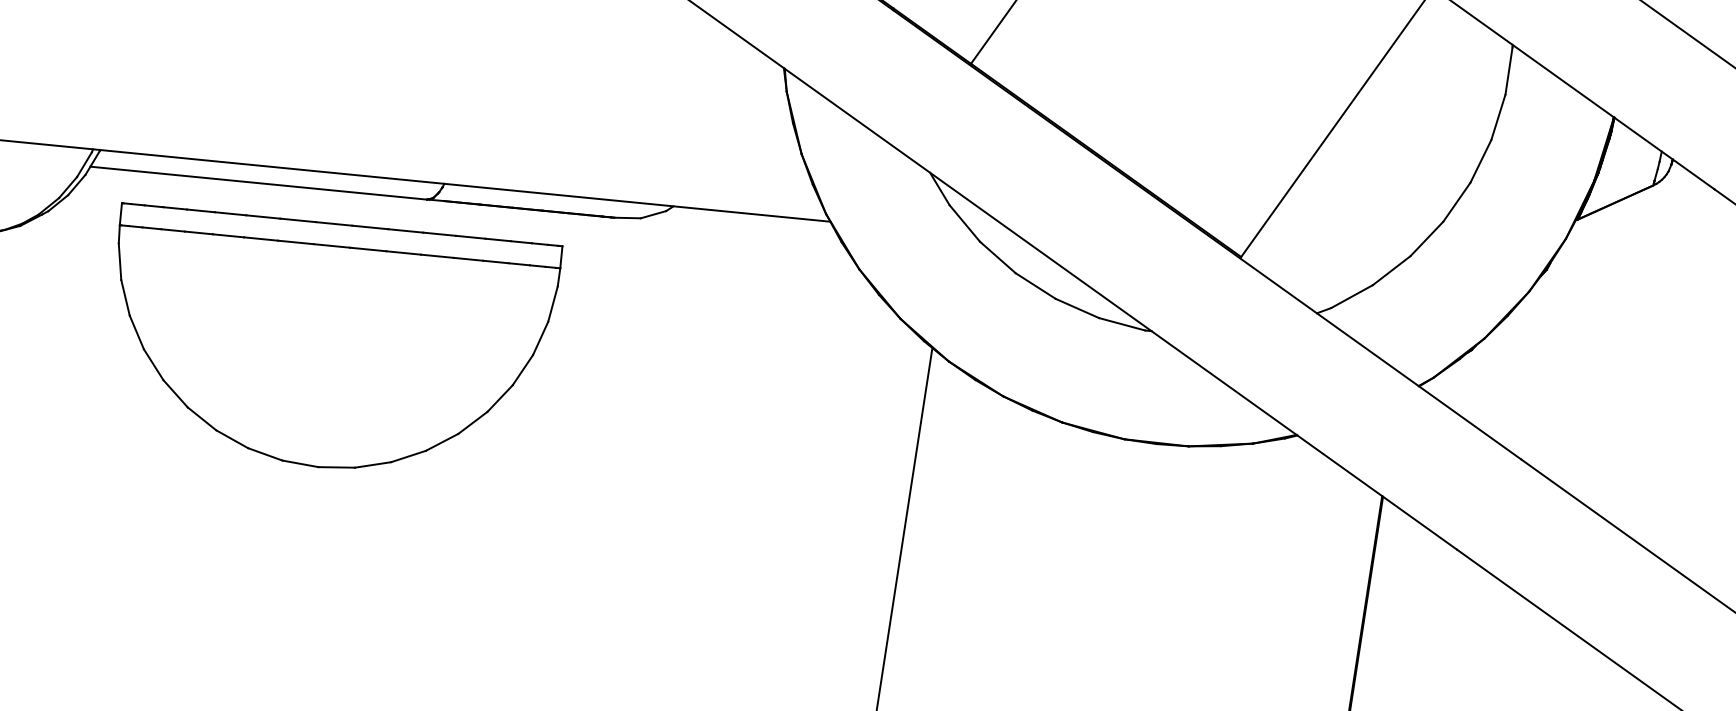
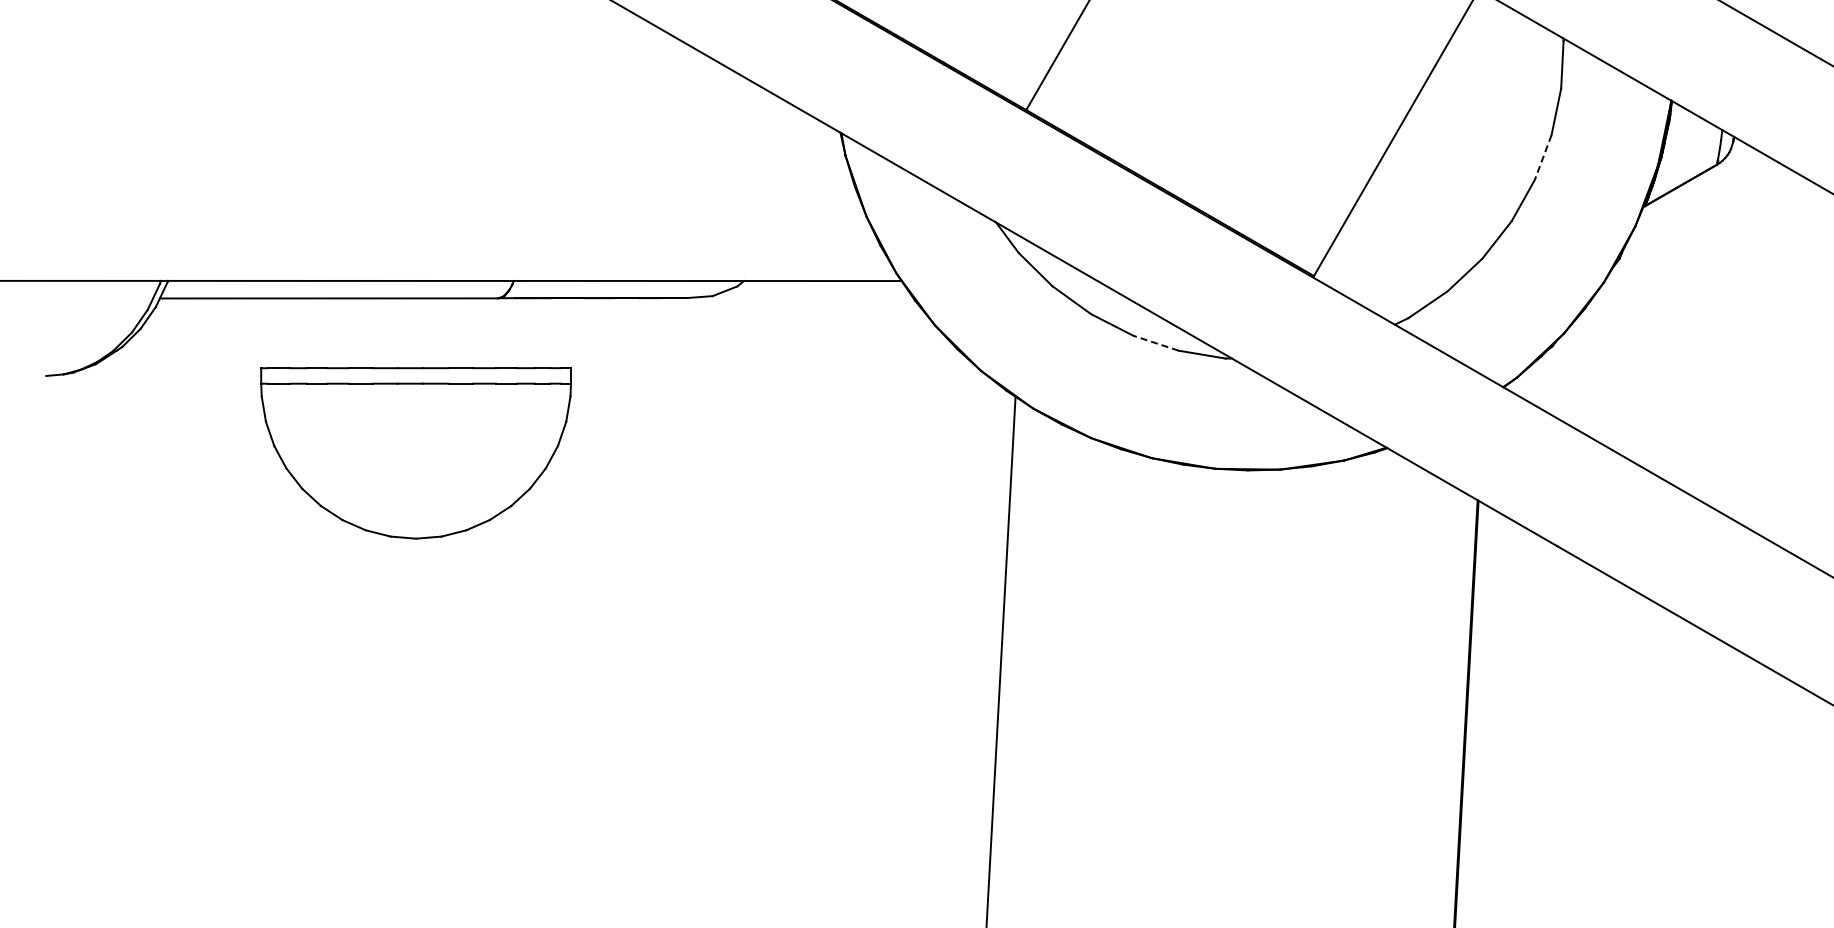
line: (1481, 161) -> (1543, 157), solid -> dashed
line: (1077, 308) -> (1156, 343), solid -> dashed
part: (329, 345) -> (415, 453), size x0.7

